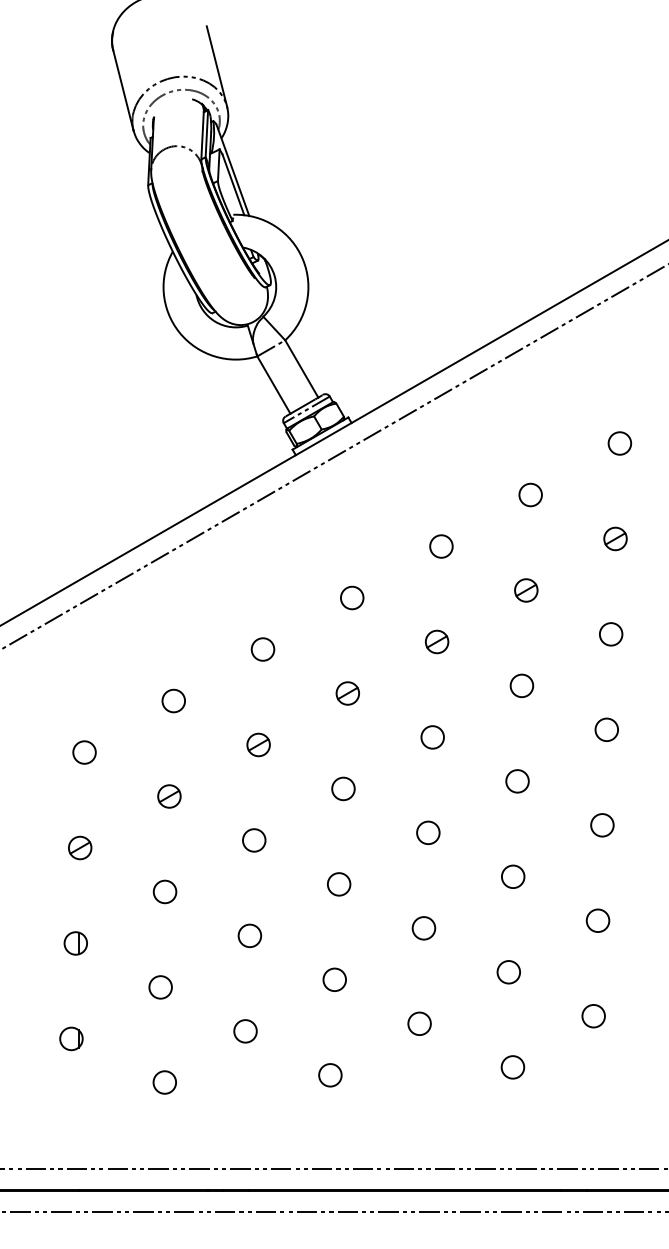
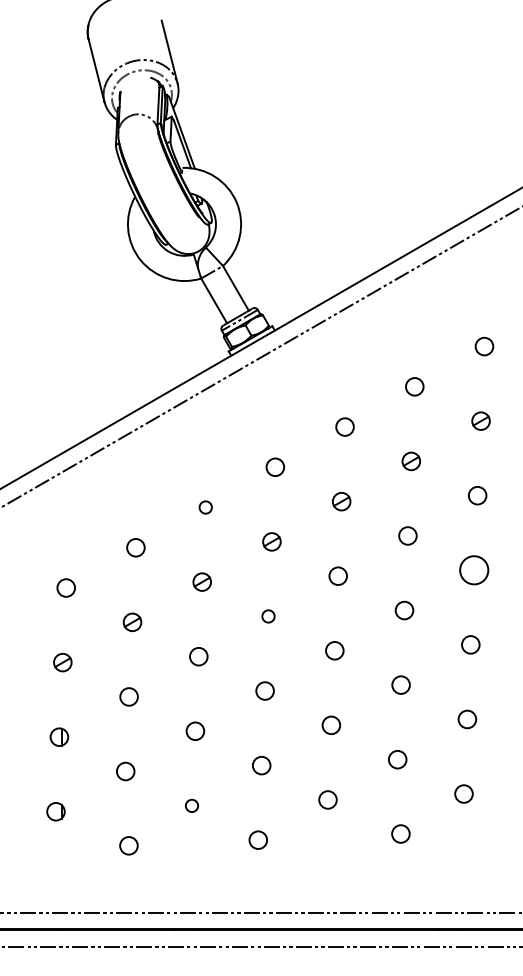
circle: (262, 649) -> (205, 507), size x0.7
circle: (607, 730) -> (474, 570), size x1.6
circle: (343, 788) -> (268, 616), size x0.7
circle: (244, 1030) -> (191, 805), size x0.7

